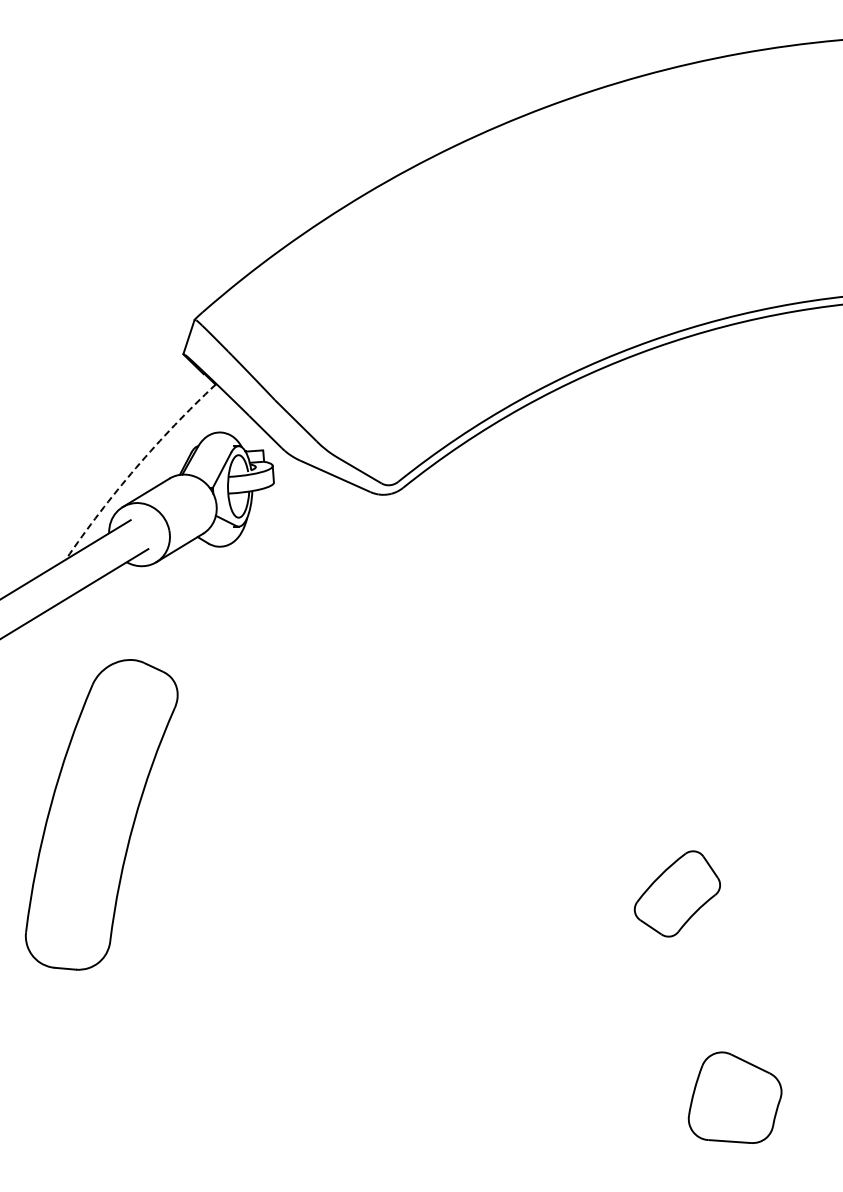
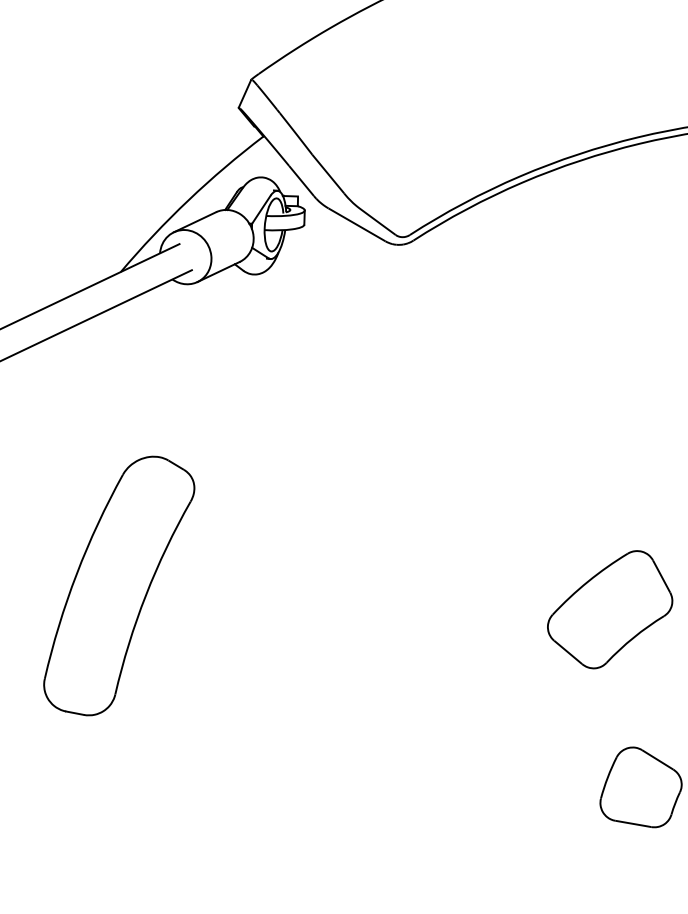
arc: (136, 467) -> (189, 199), dashed -> solid
part: (101, 814) -> (119, 585), moved
part: (677, 893) -> (610, 608), size x1.67

